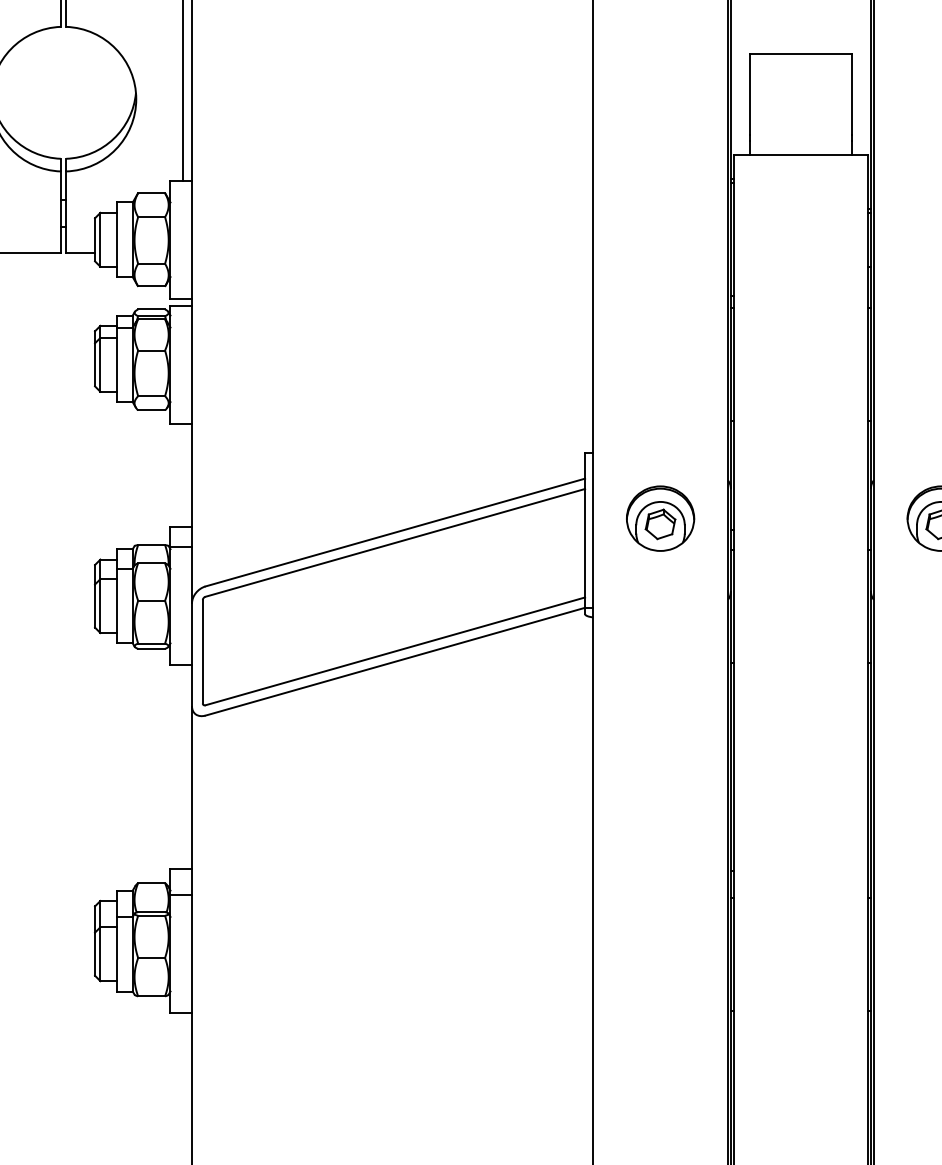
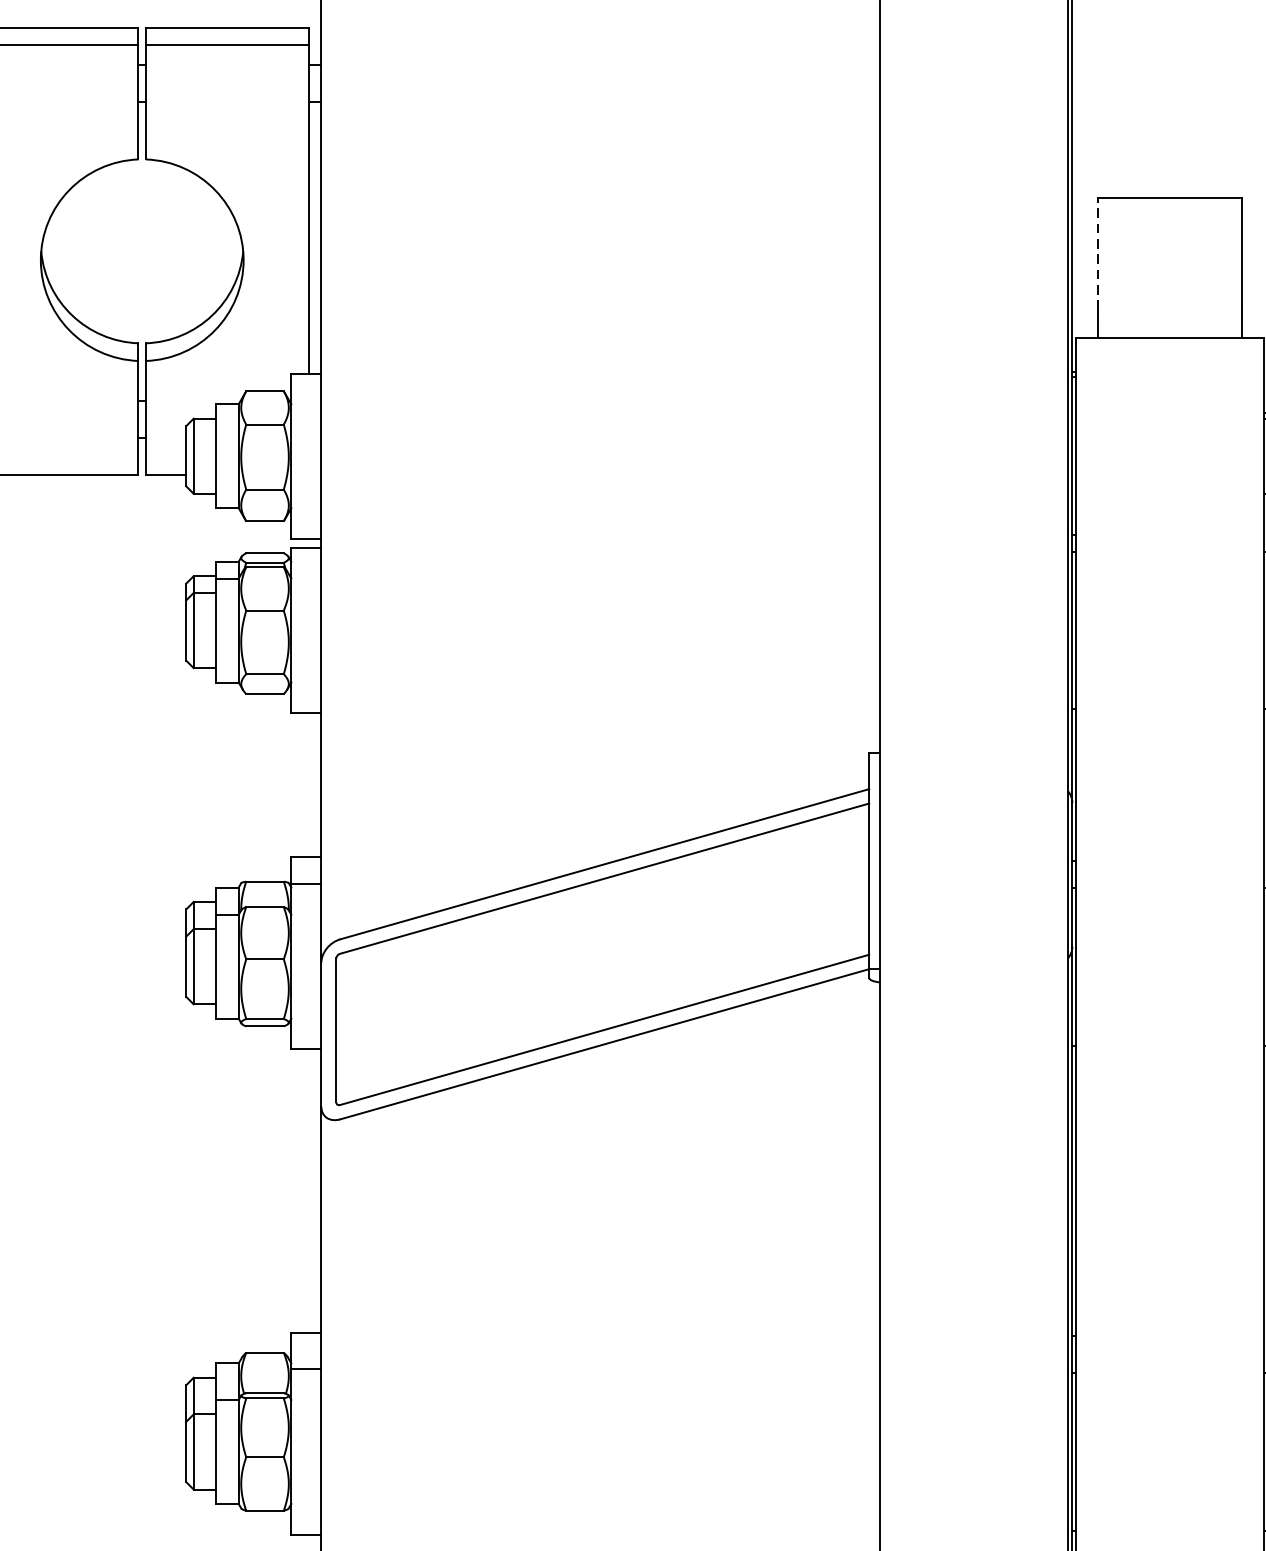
line: (749, 94) -> (1098, 253), solid -> dashed
part: (660, 518) -> (974, 844), removed

